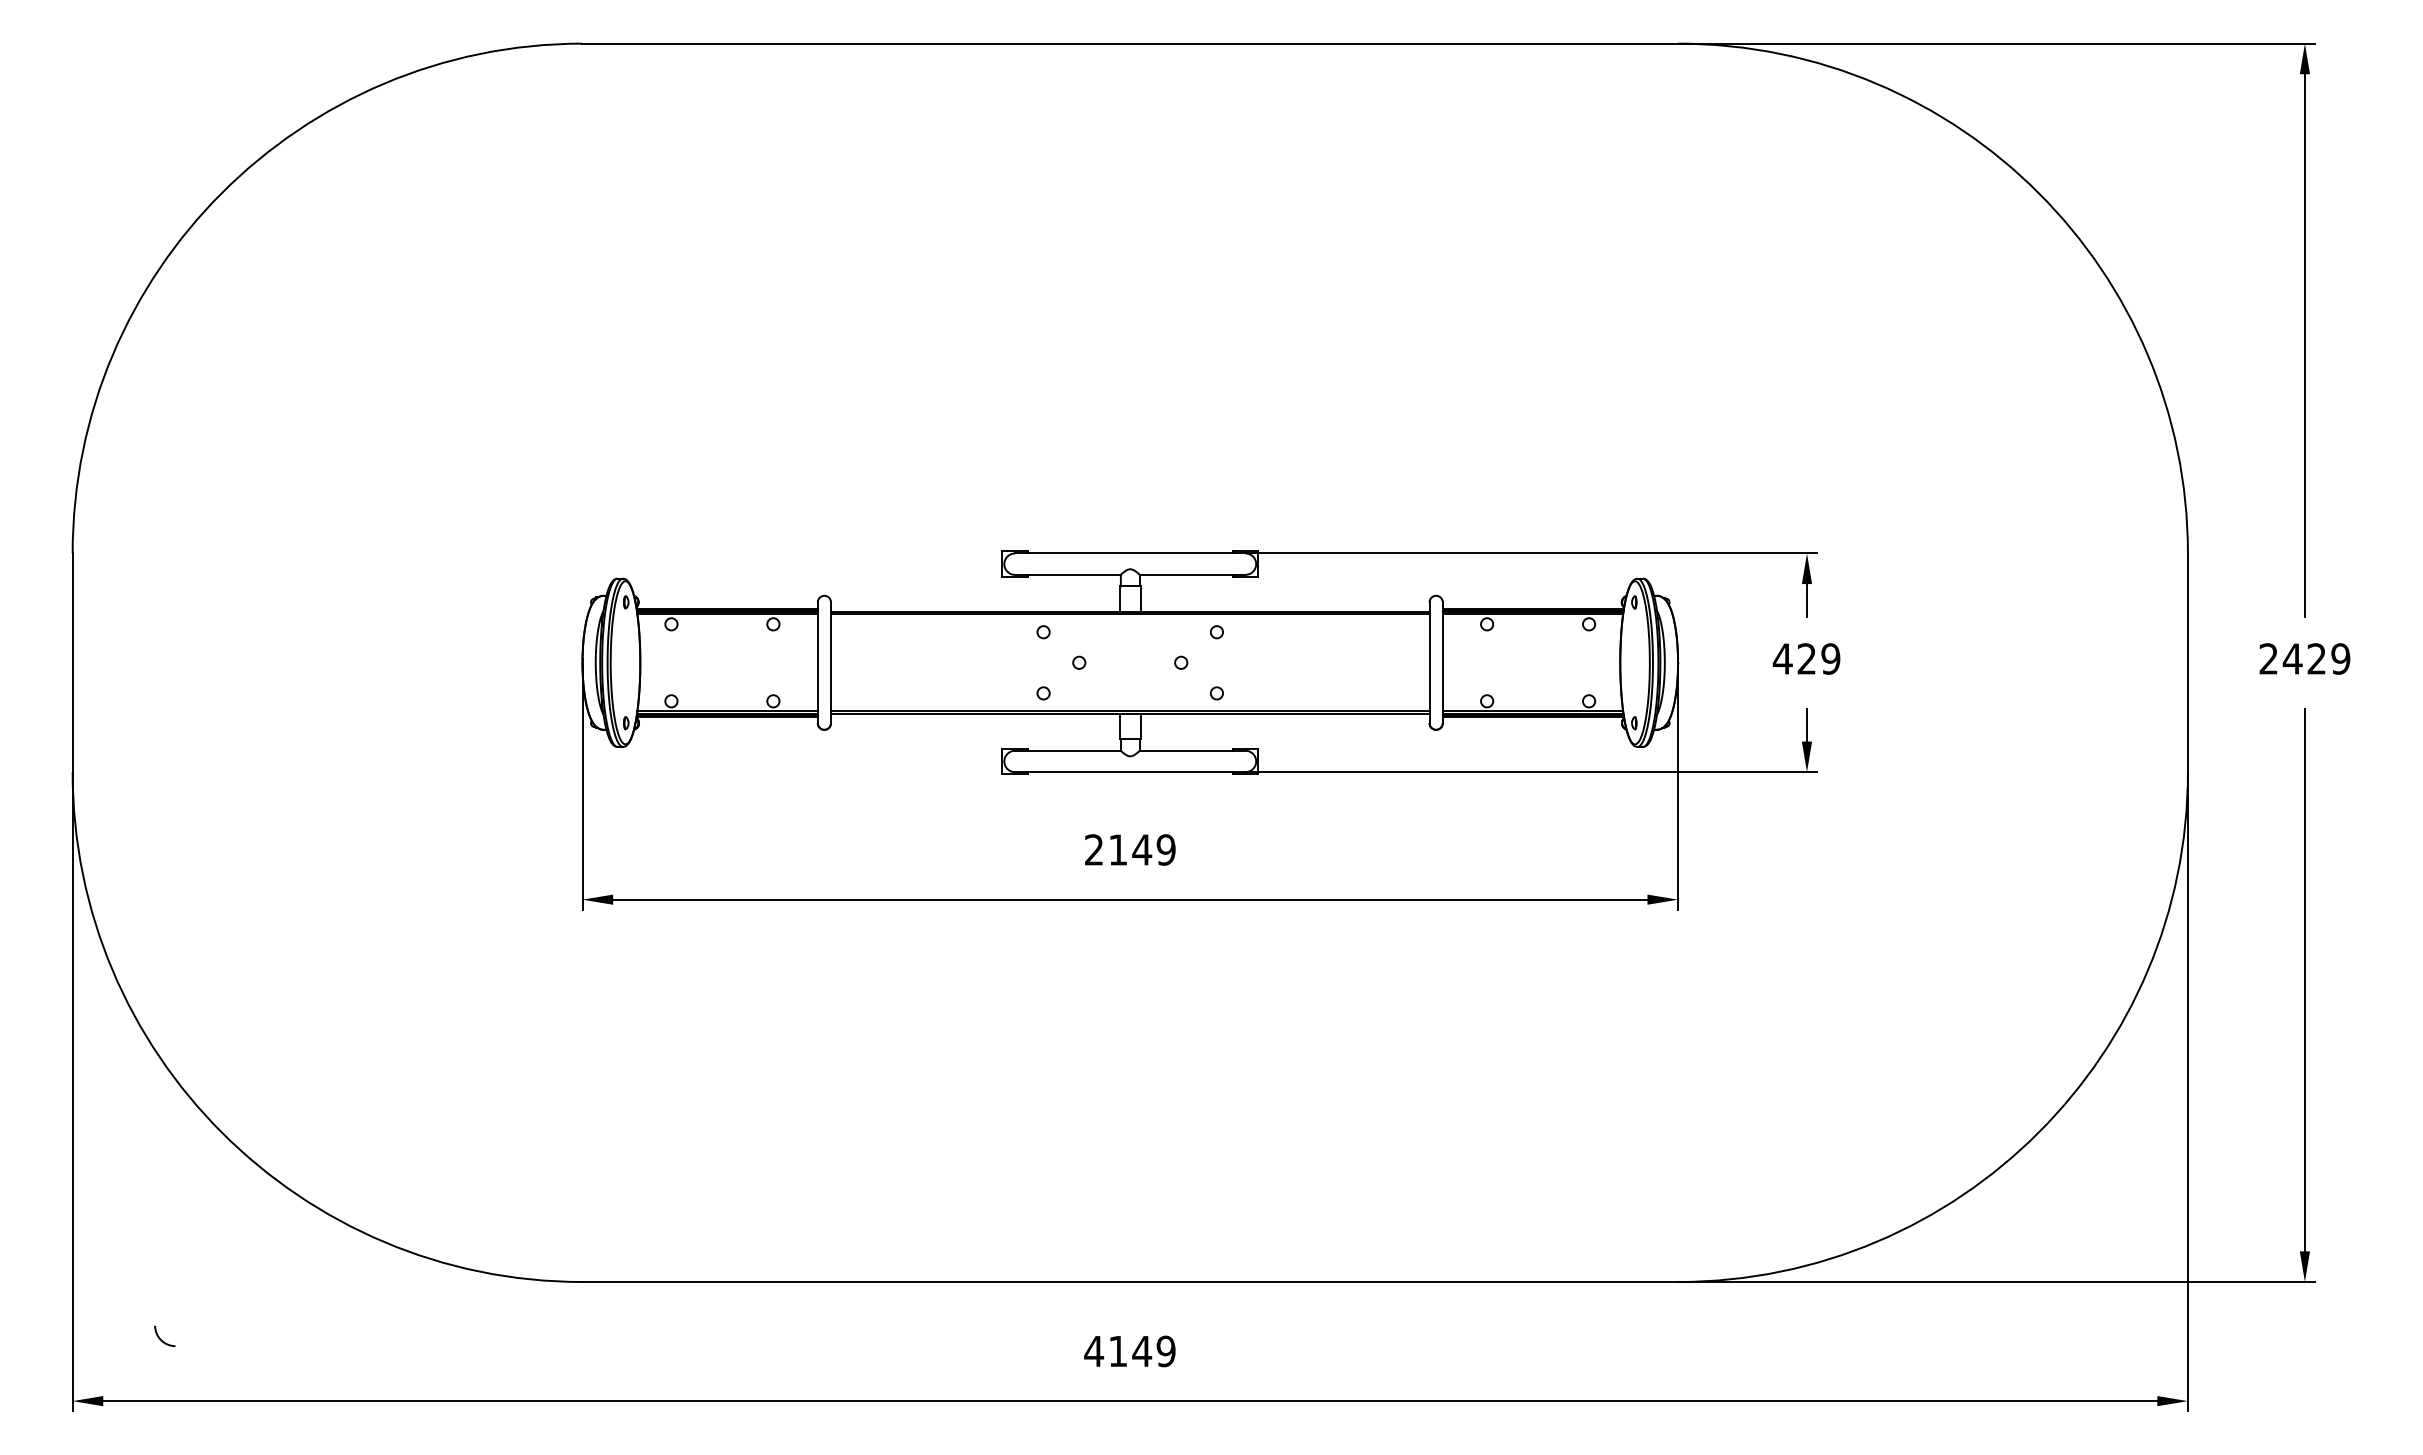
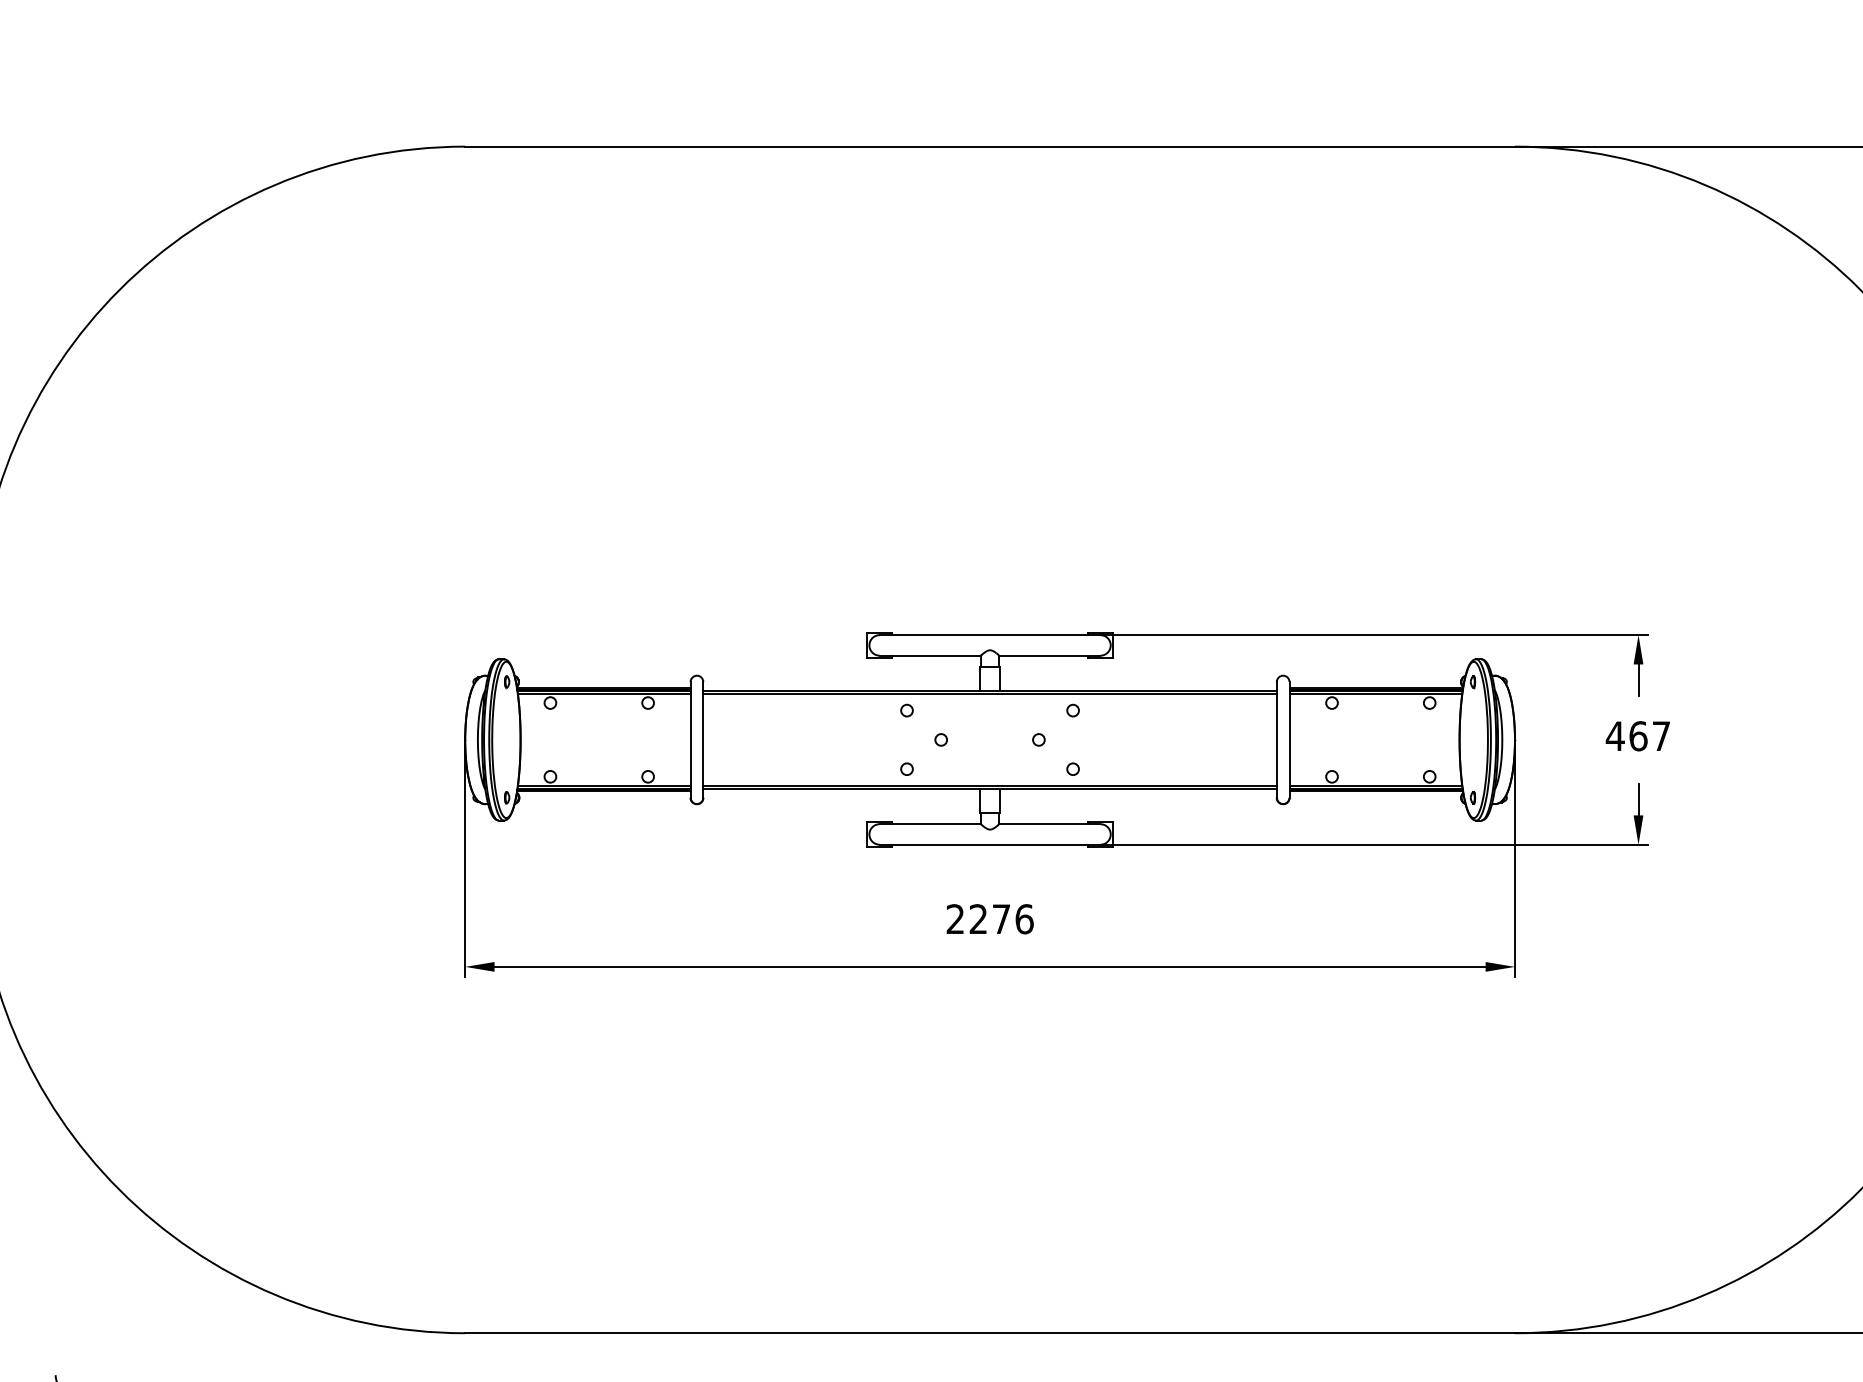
text: (1818, 658) -> (1649, 735), 429 -> 467
text: (1142, 849) -> (1001, 918), 2149 -> 2276

